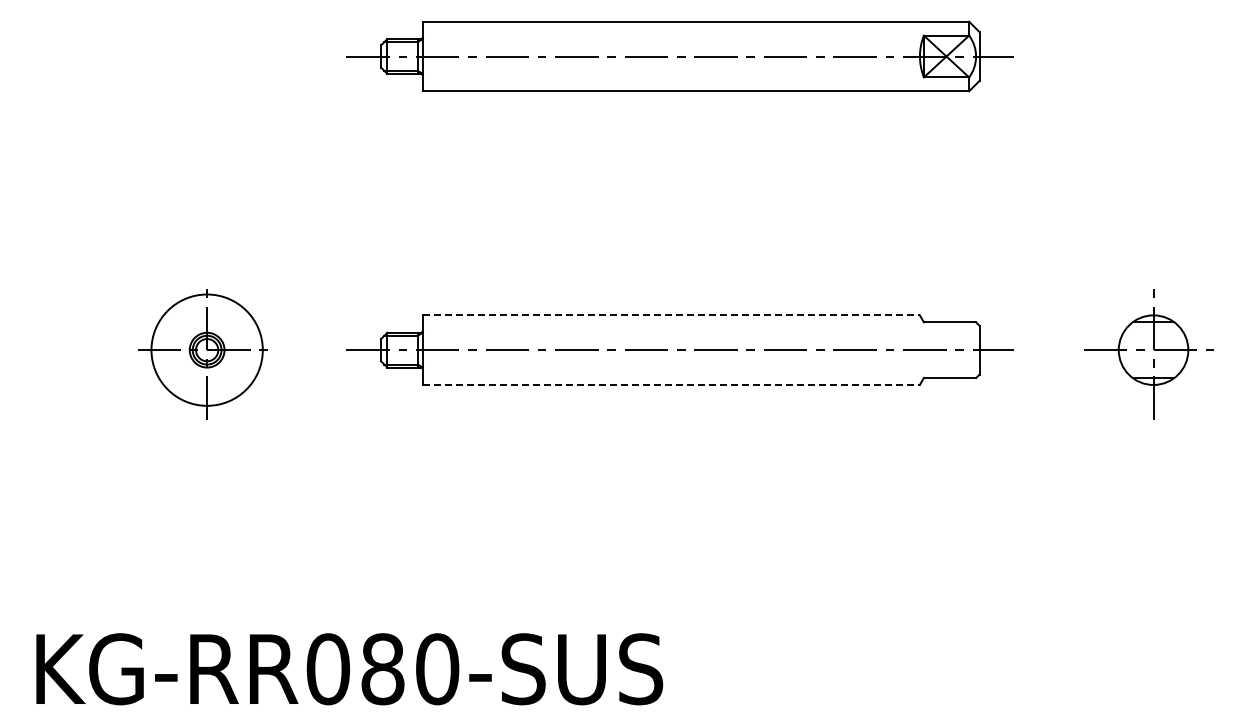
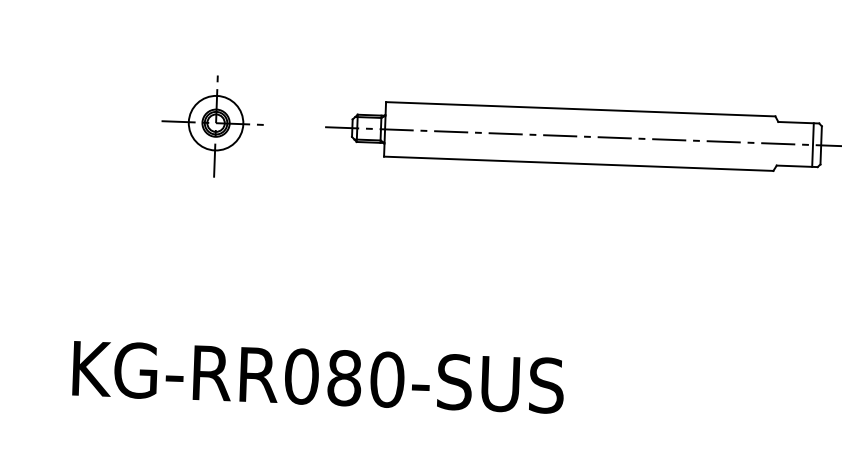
line: (671, 315) -> (580, 109), dashed -> solid
circle: (206, 349) -> (215, 122), size x0.62
line: (969, 350) -> (813, 145), added
line: (671, 384) -> (578, 163), dashed -> solid

